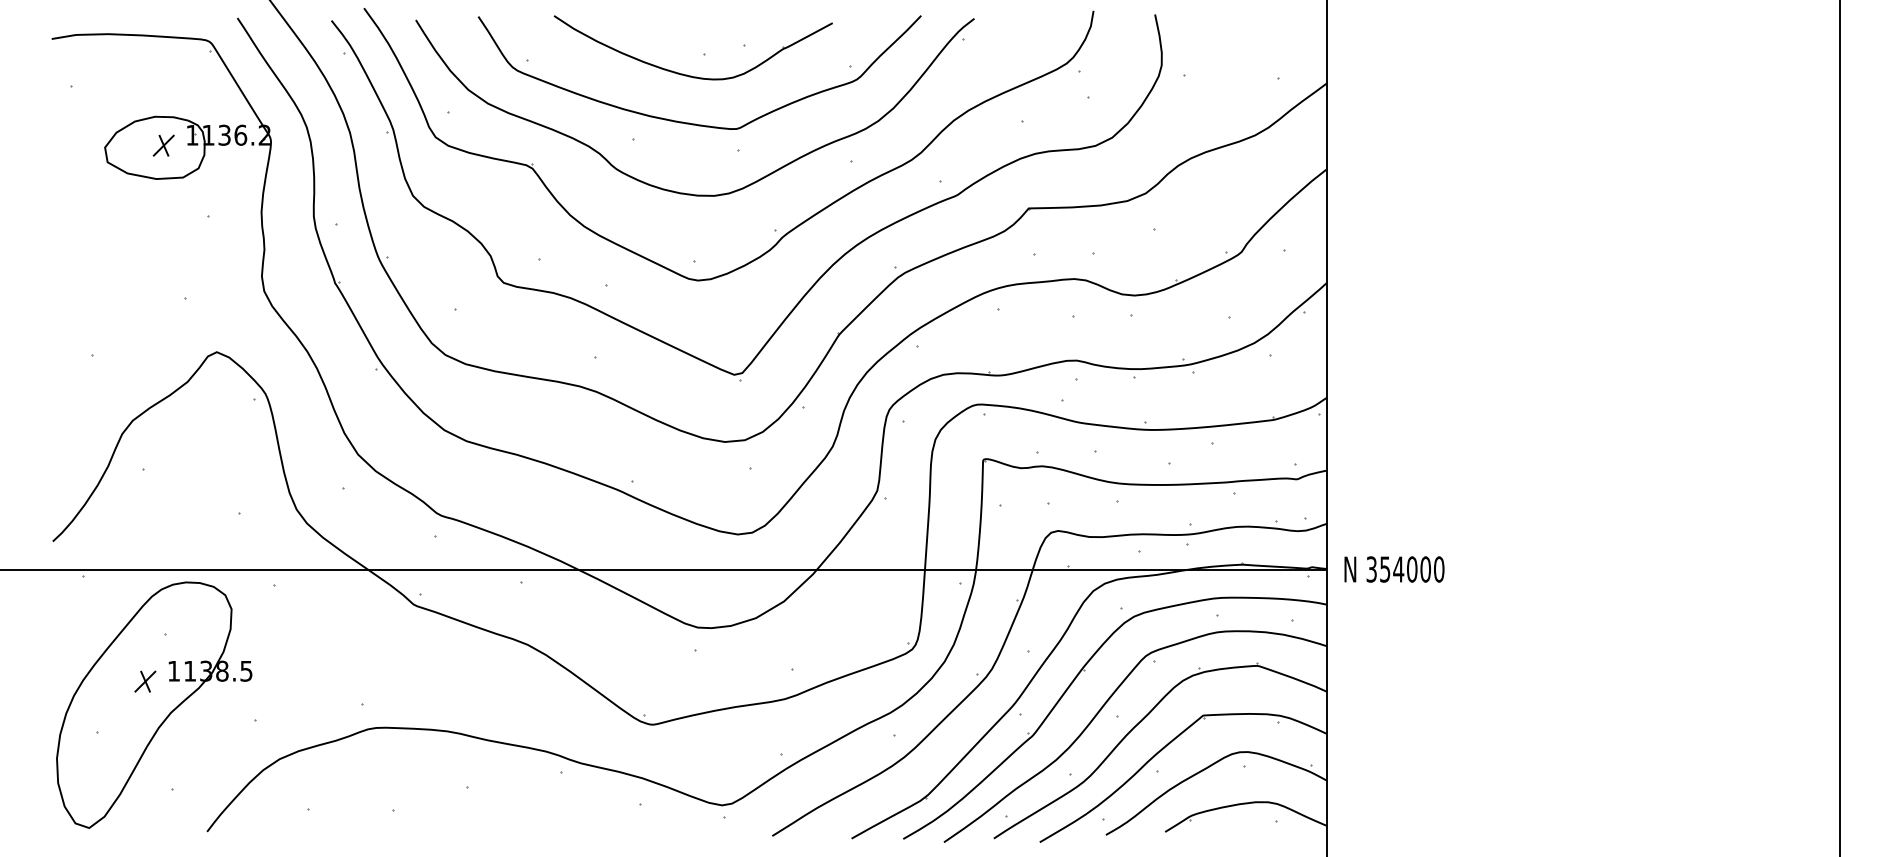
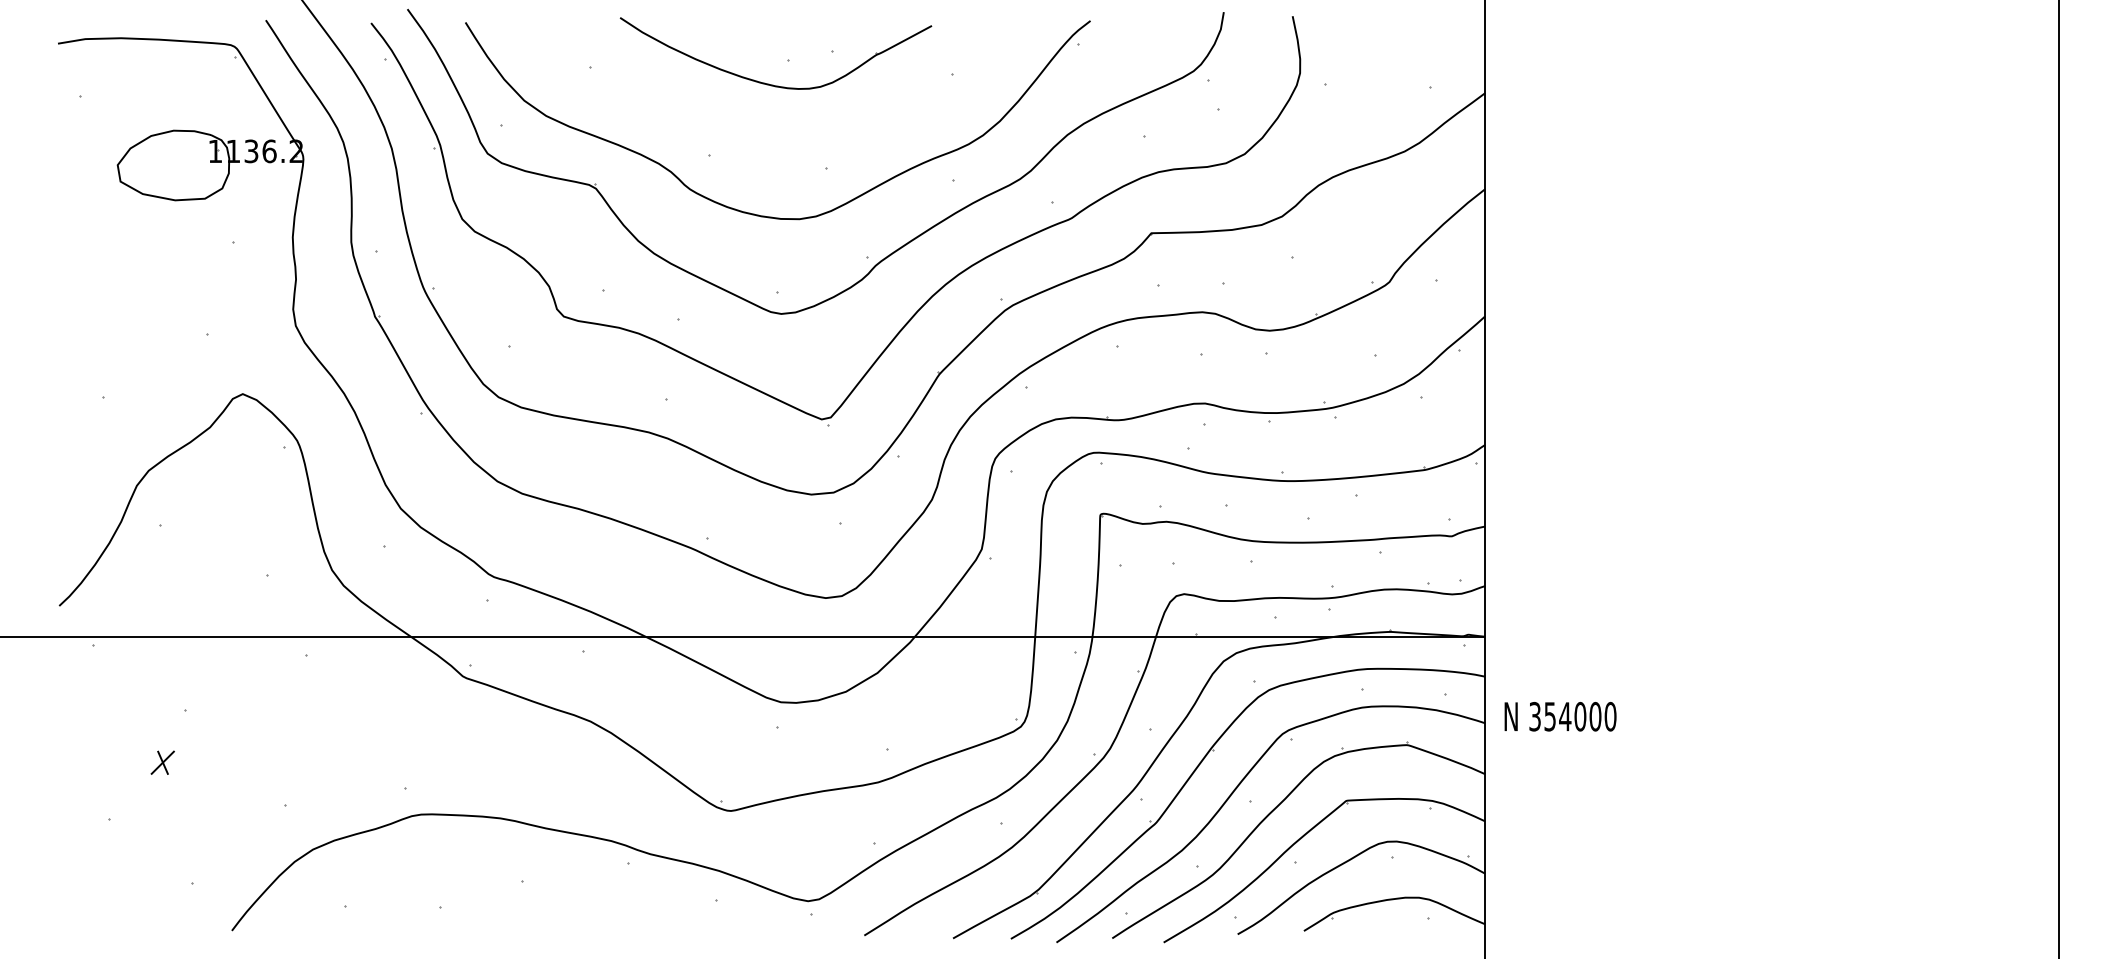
curve: (689, 122) -> (771, 137), removed
part: (163, 145) -> (183, 162), removed
text: (1394, 569) -> (1560, 716), moved
part: (154, 704) -> (173, 788), removed

